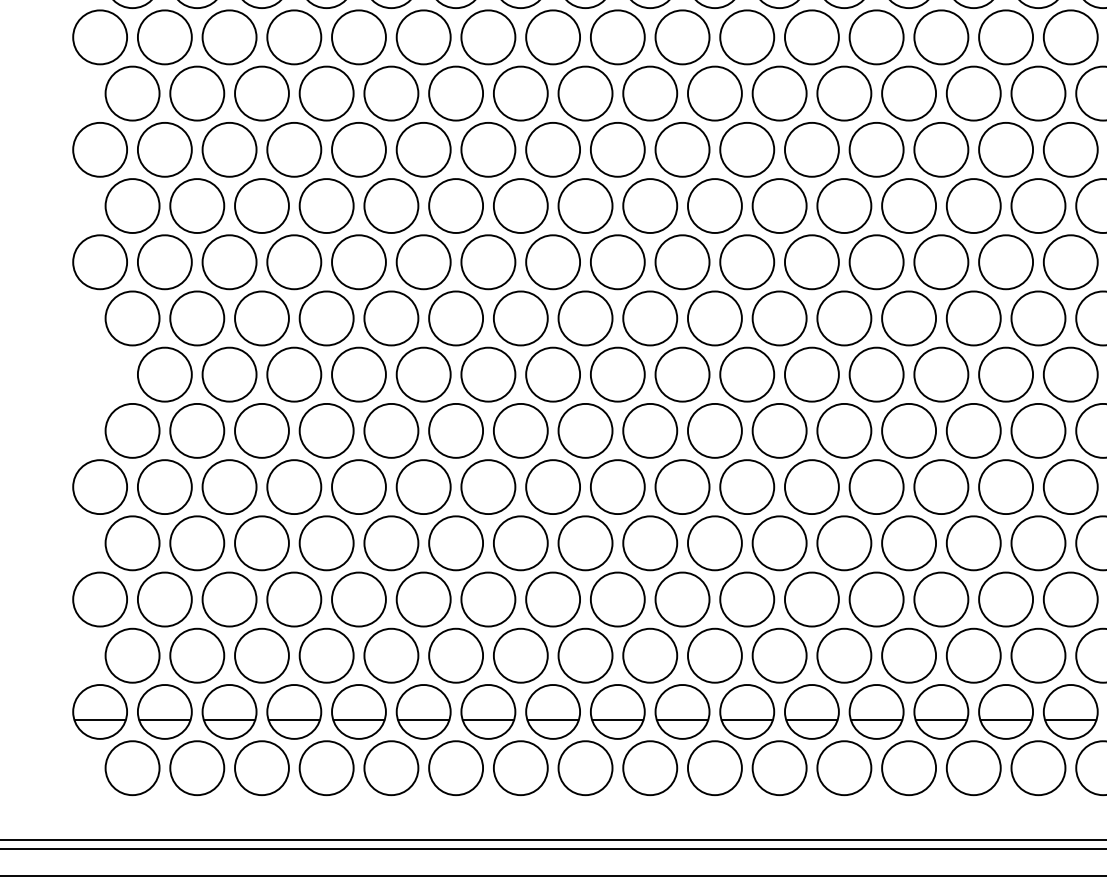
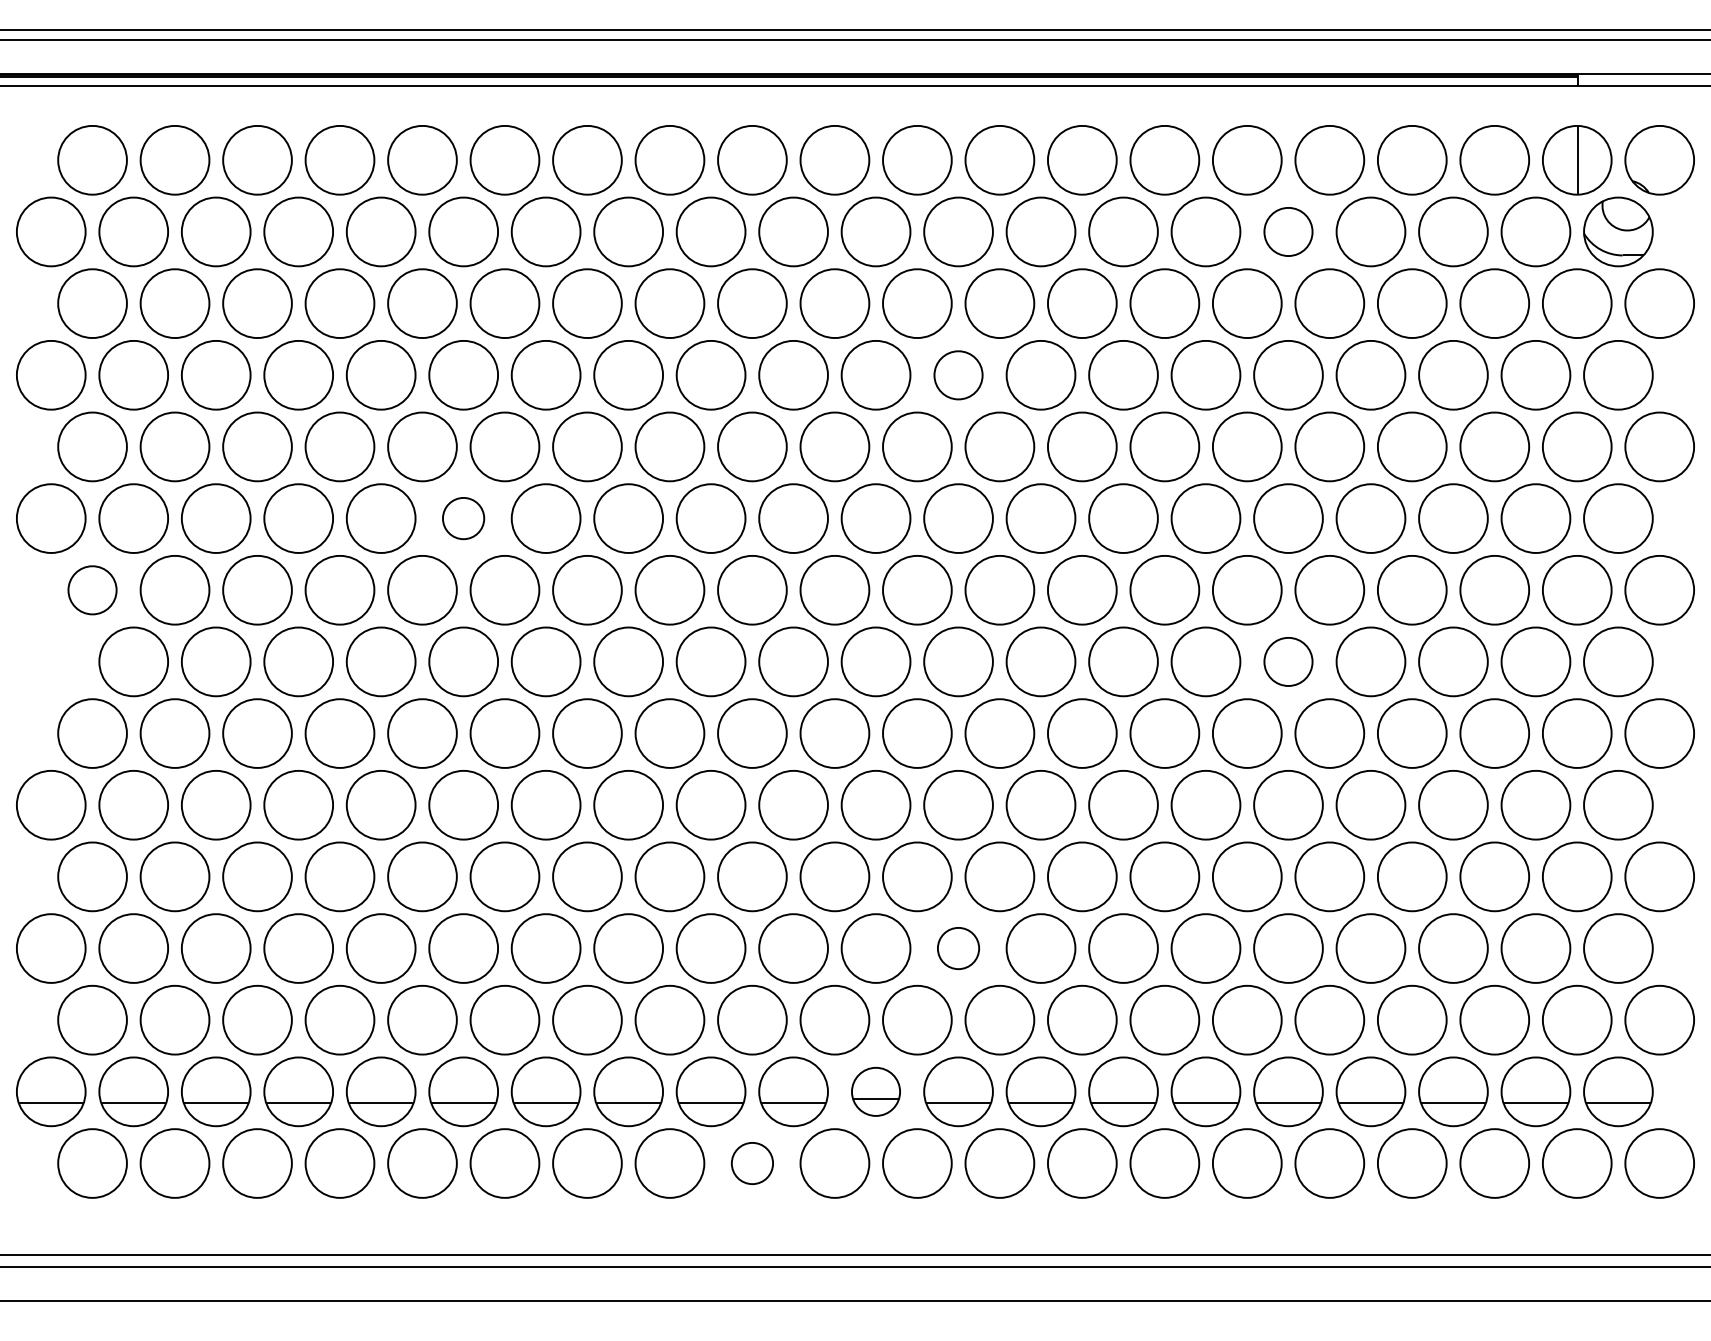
part: (1070, 37) -> (1288, 231), size x0.7
part: (811, 149) -> (958, 375), size x0.7
part: (423, 262) -> (463, 518), size x0.6
part: (132, 318) -> (92, 590), size x0.7
part: (1070, 374) -> (1288, 661), size x0.7
part: (811, 599) -> (958, 948), size x0.6
part: (746, 711) -> (875, 1091), size x0.7
part: (650, 768) -> (752, 1163), size x0.6

